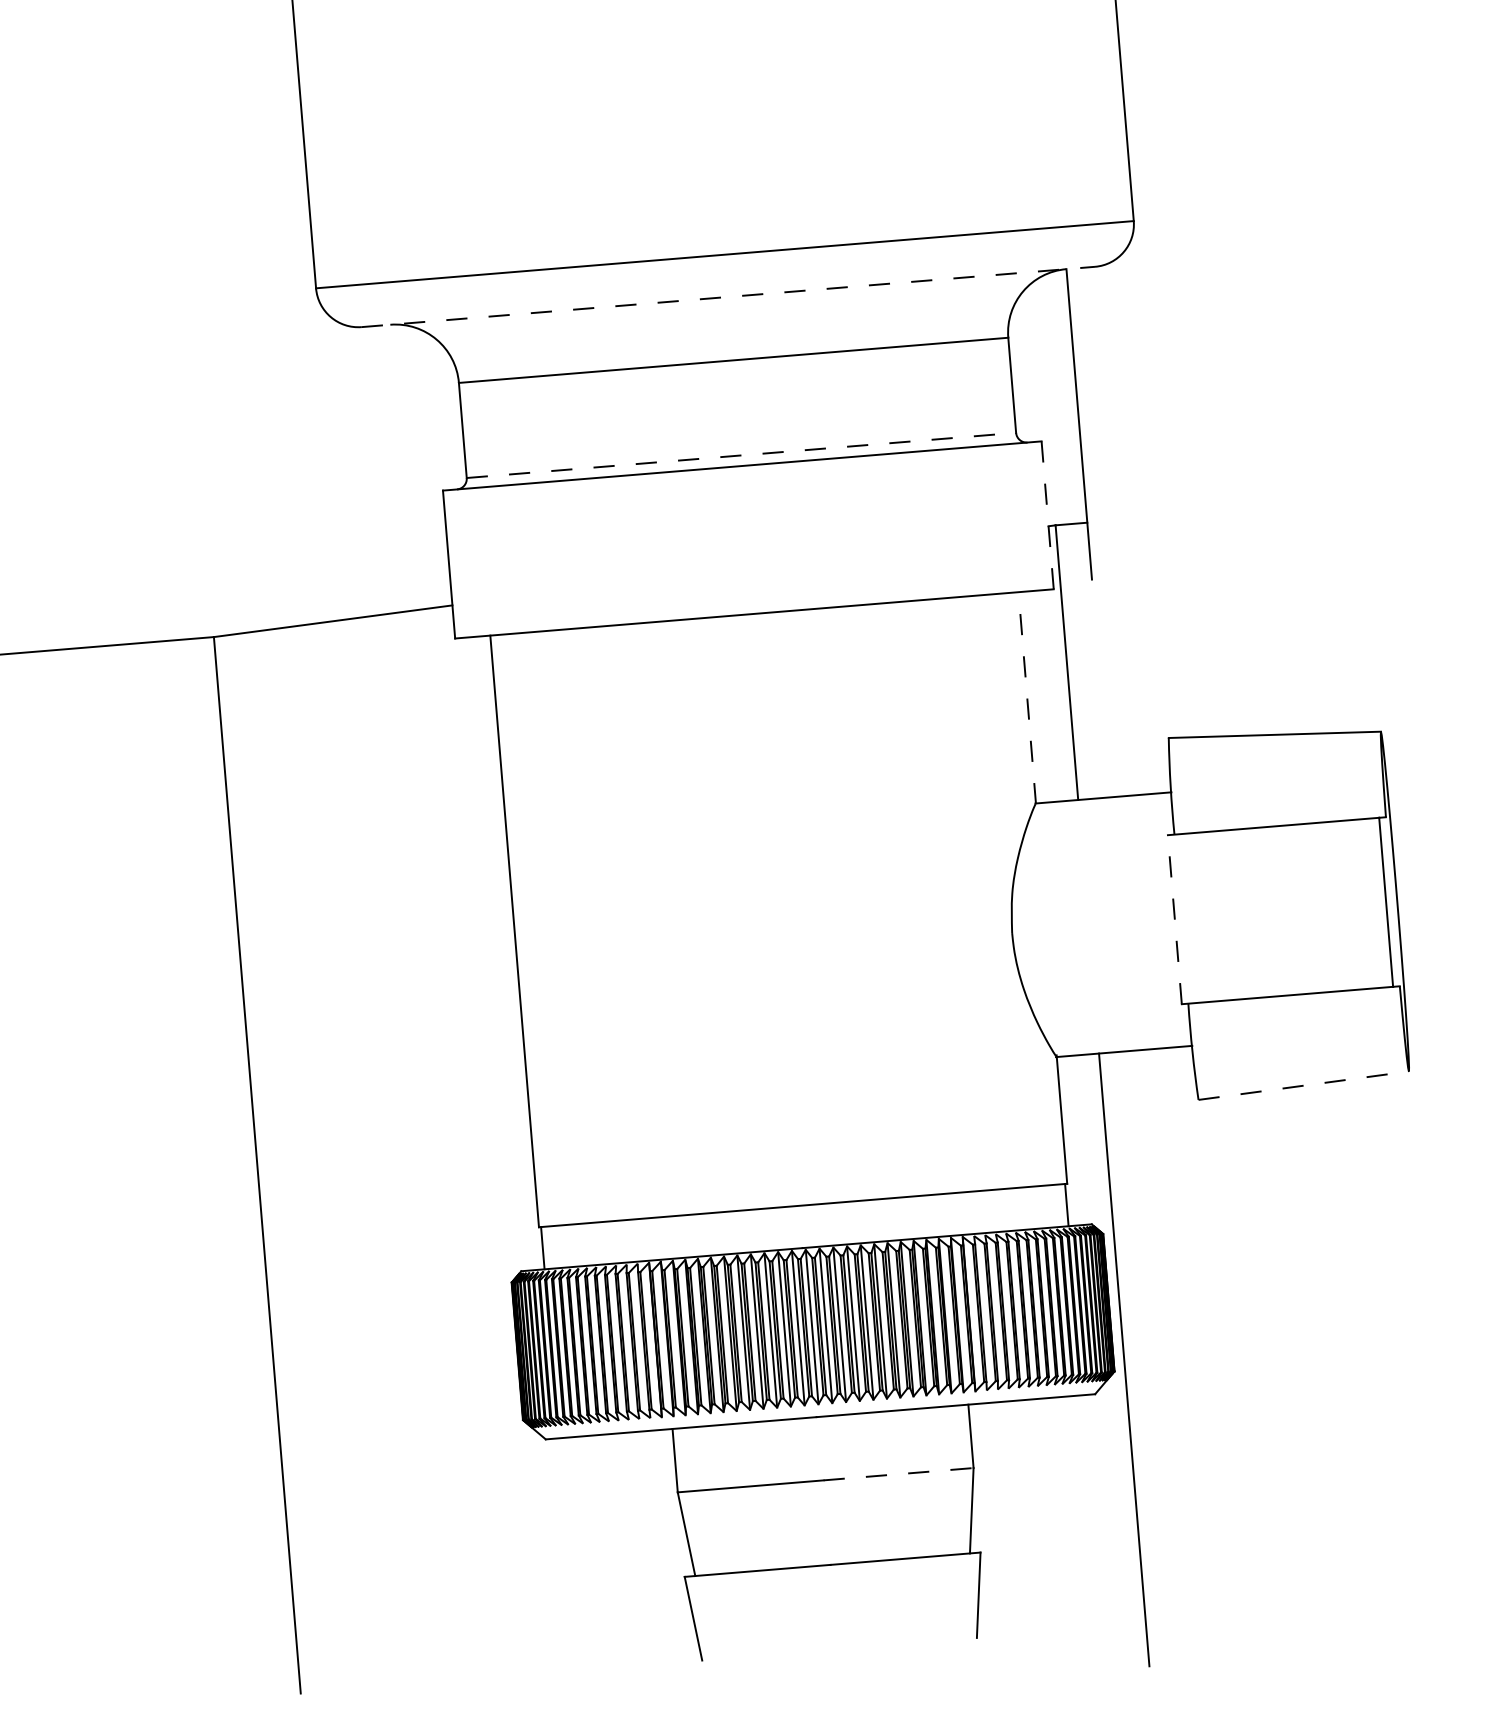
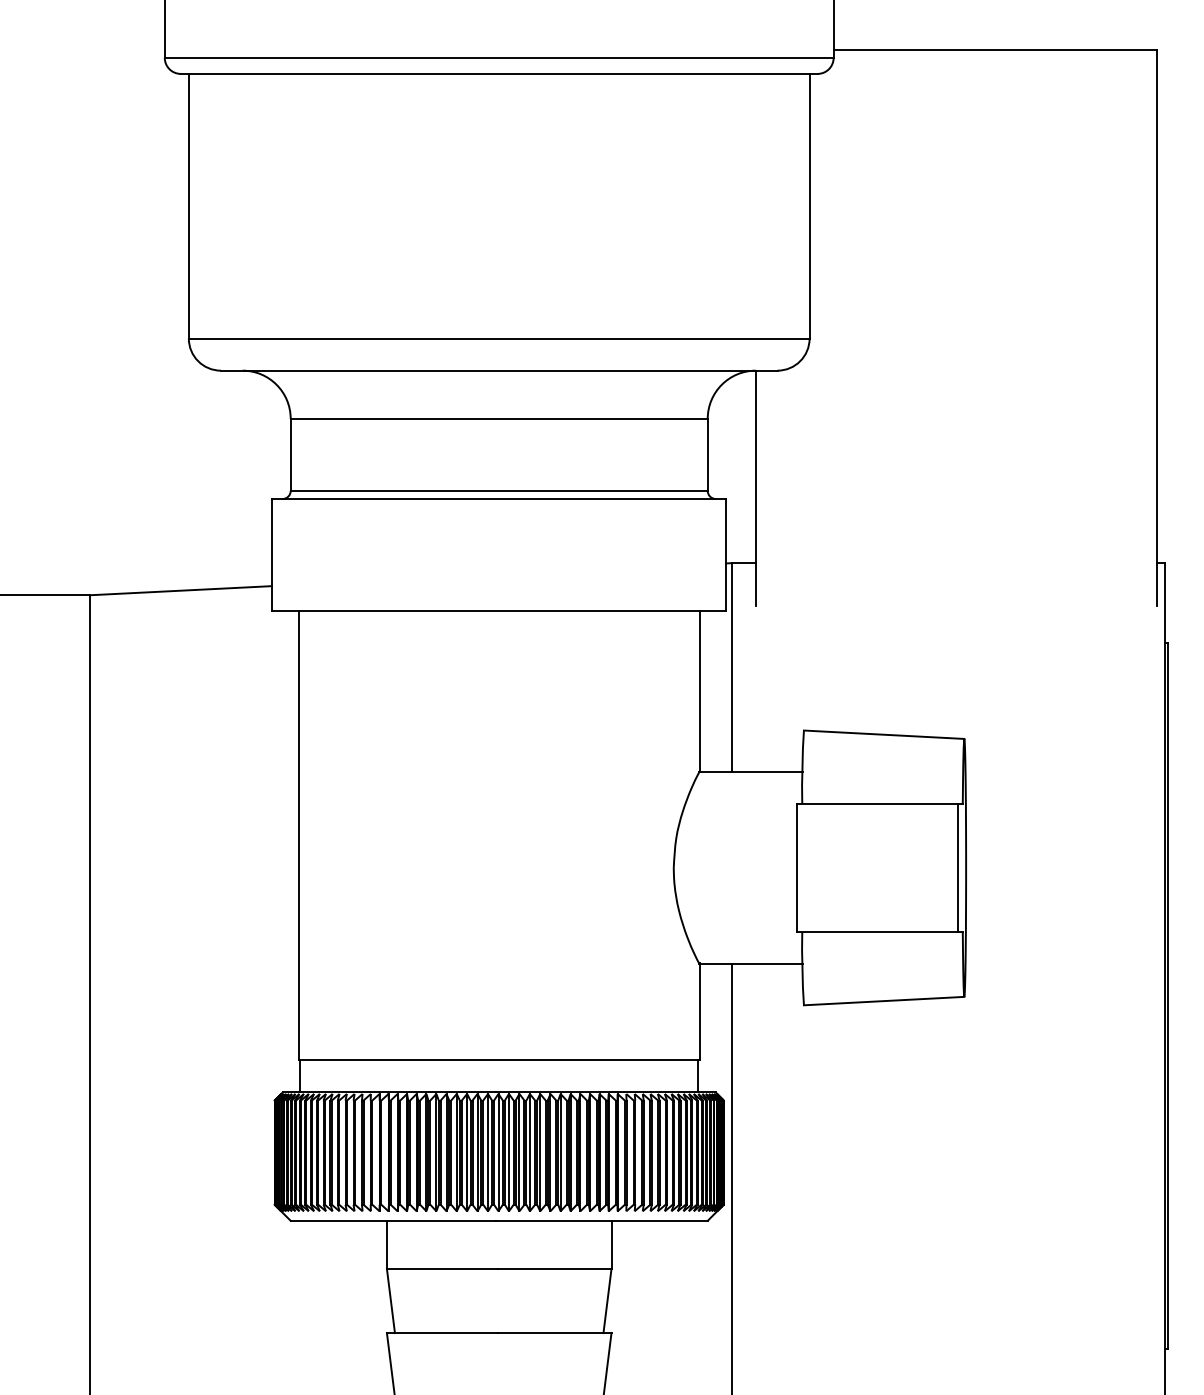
line: (728, 296) -> (499, 370), dashed -> solid
line: (741, 454) -> (499, 490), dashed -> solid
line: (1047, 514) -> (726, 554), dashed -> solid
line: (1026, 697) -> (699, 691), dashed -> solid
line: (1175, 919) -> (797, 867), dashed -> solid
line: (1304, 1086) -> (884, 1001), dashed -> solid
line: (898, 1473) -> (554, 1268), dashed -> solid

